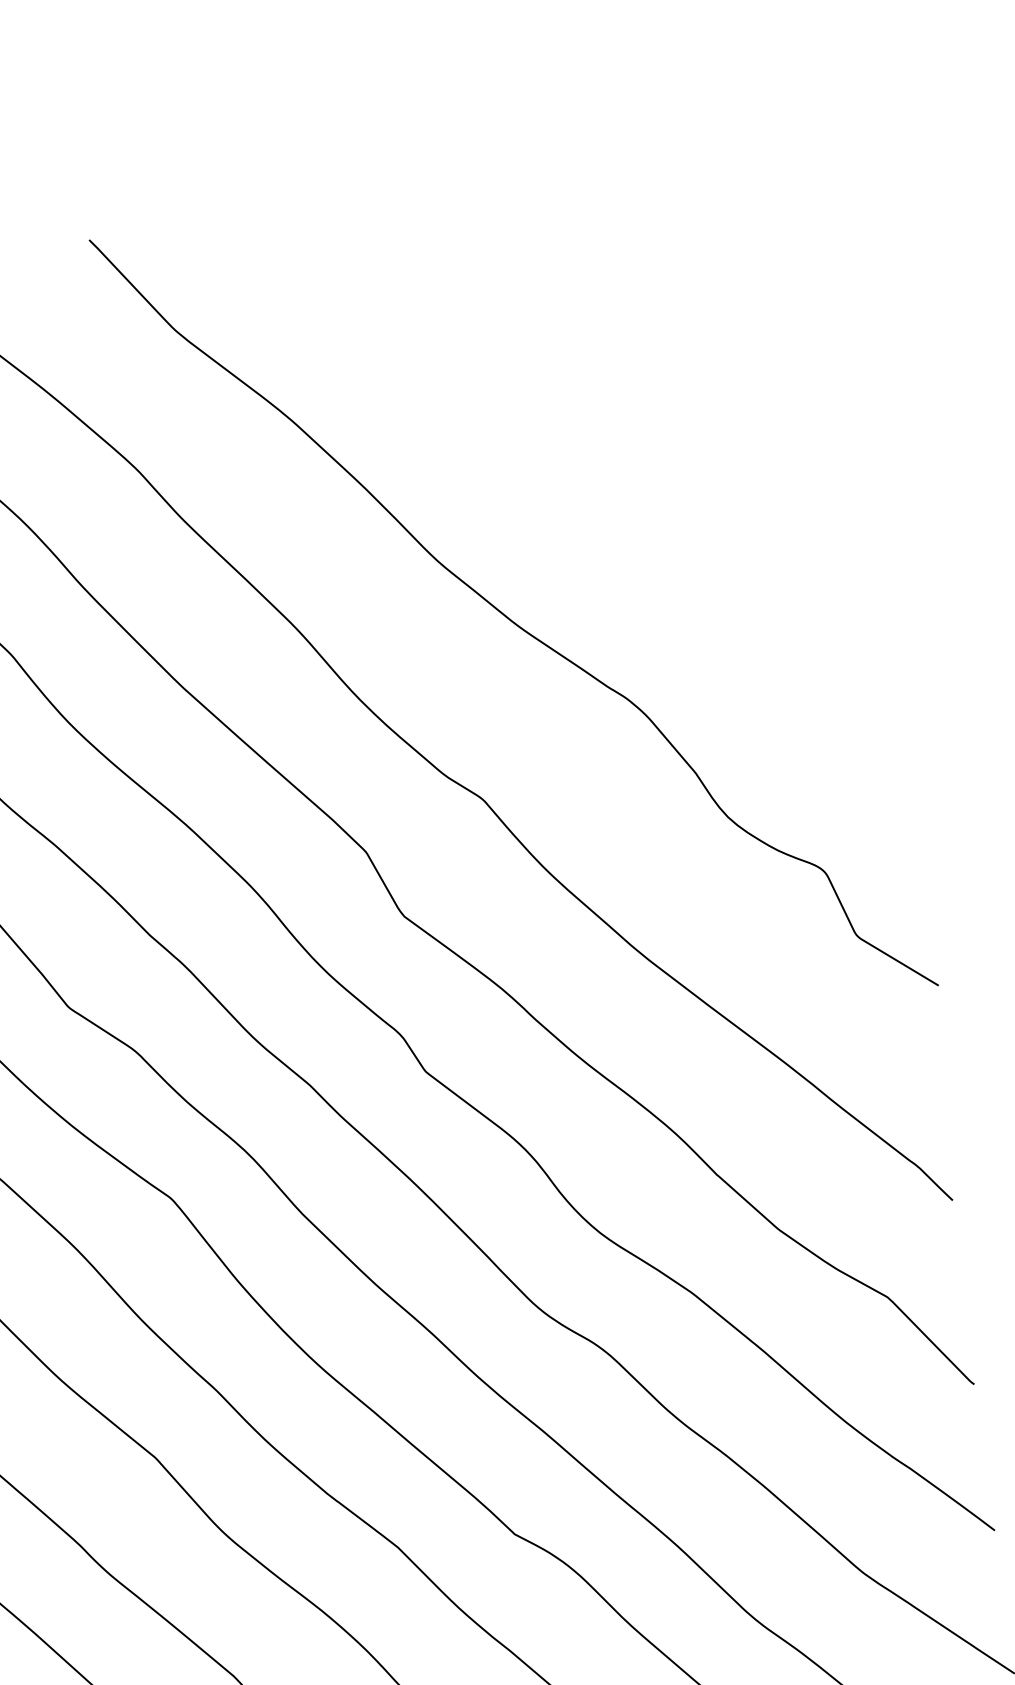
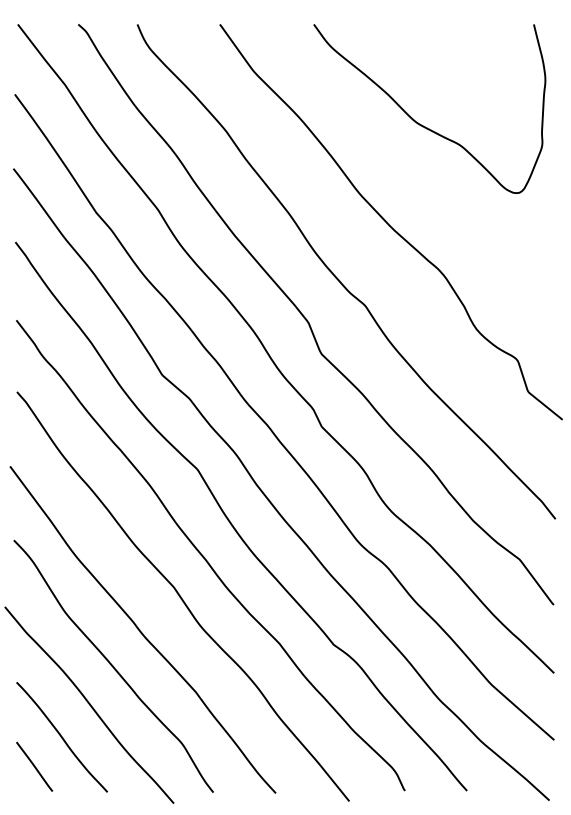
curve: (547, 393) -> (420, 123), added

